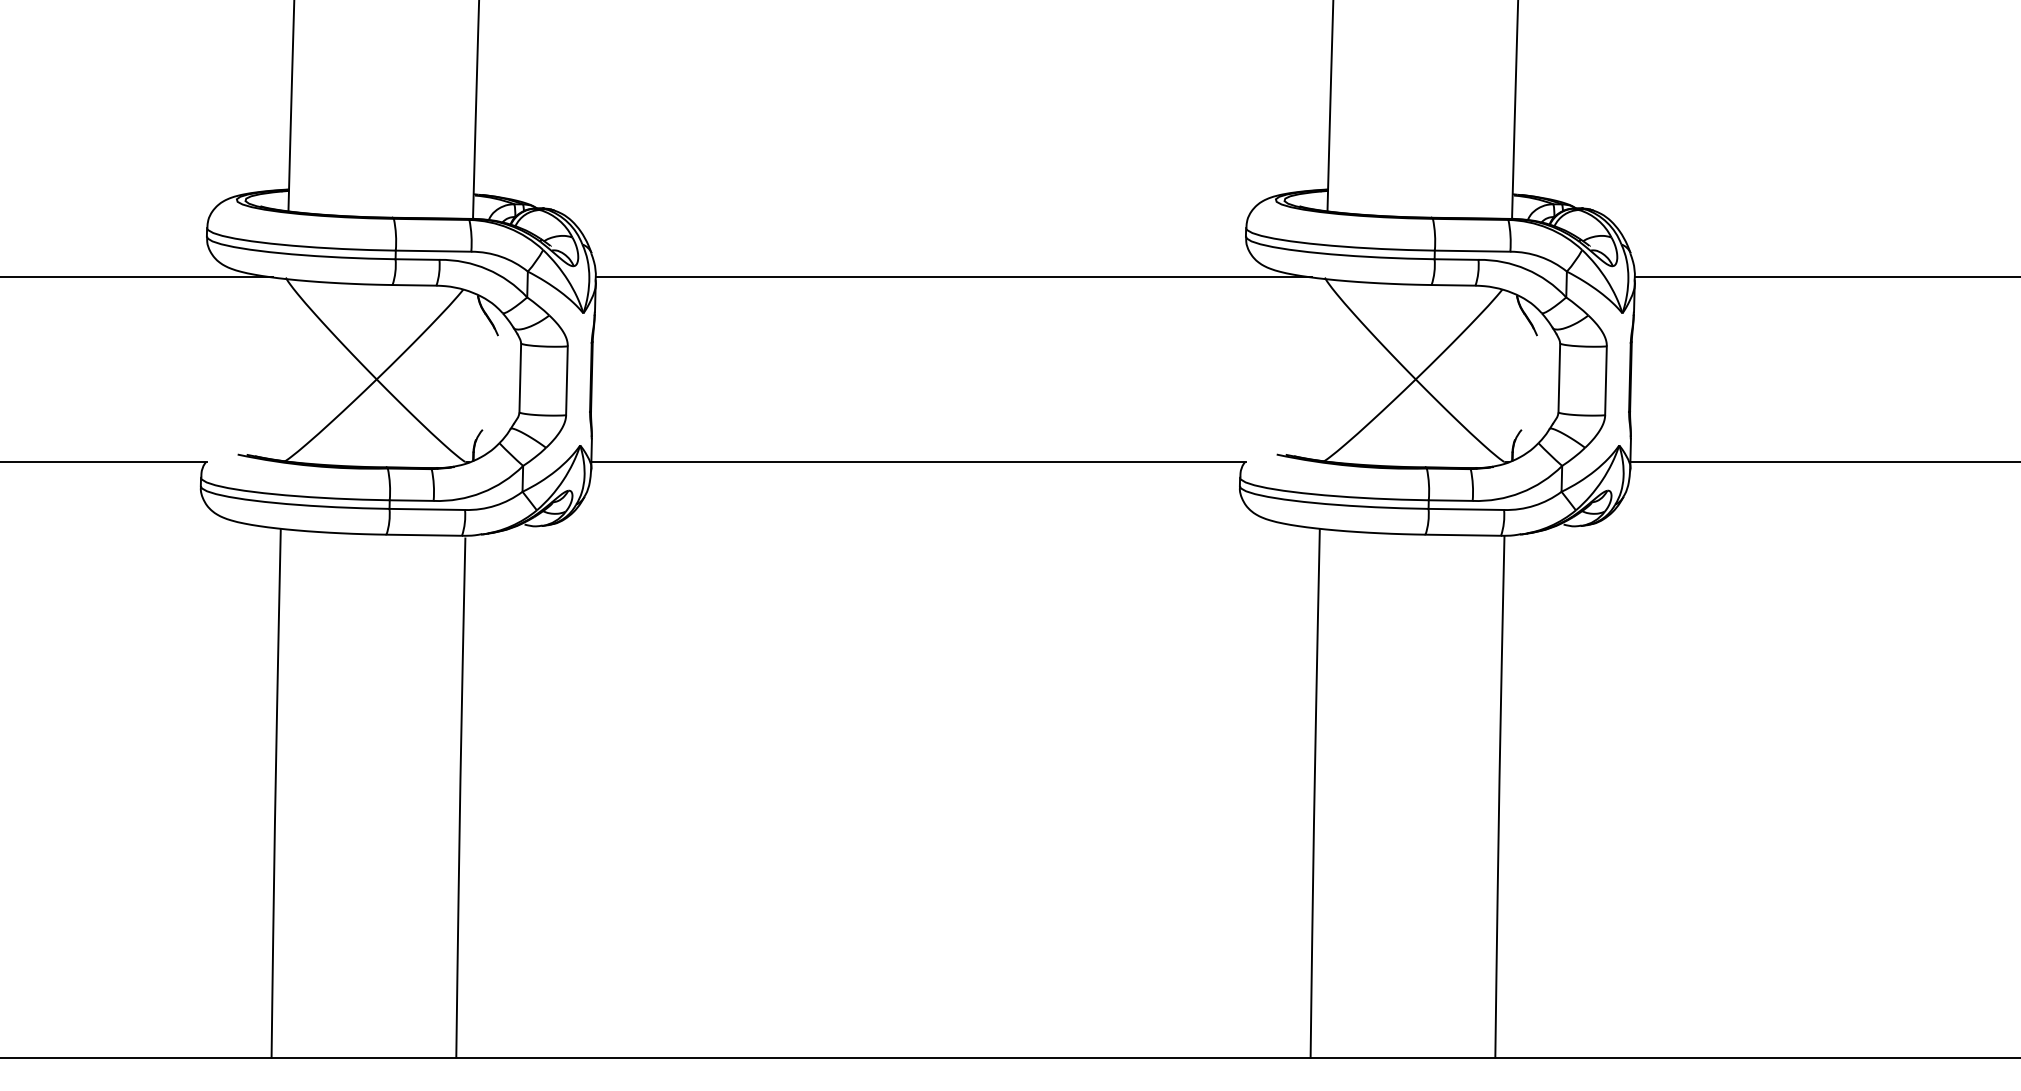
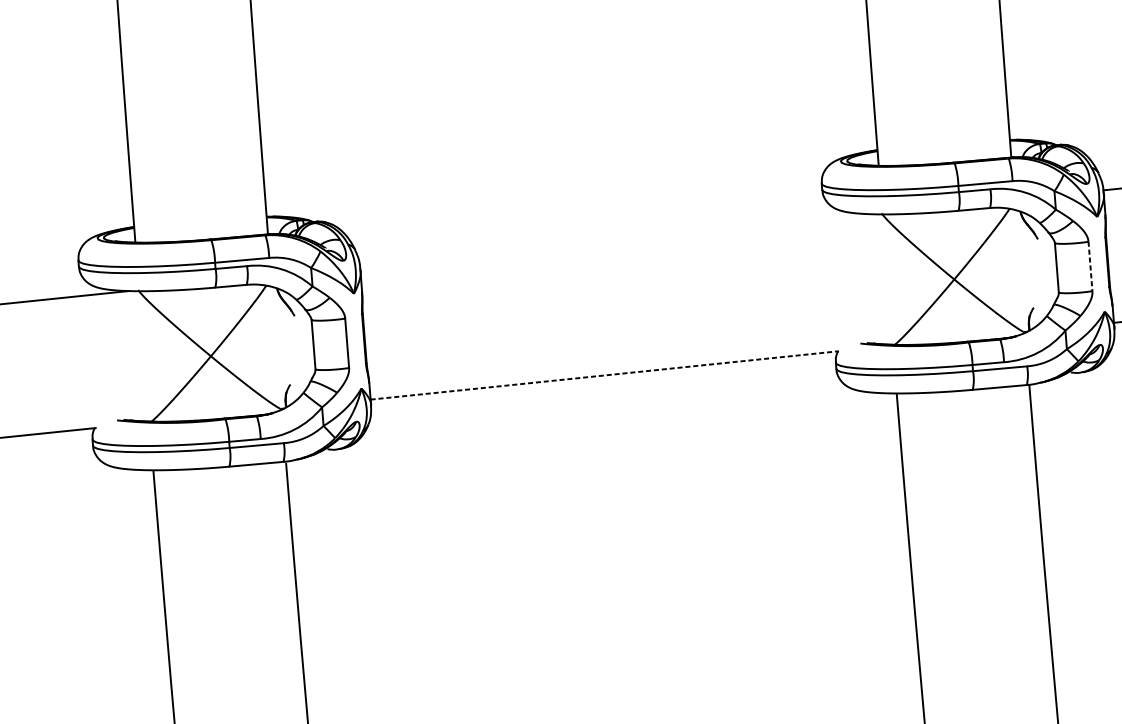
line: (953, 277) -> (616, 240), removed
line: (1605, 381) -> (1090, 266), solid -> dashed
line: (919, 462) -> (605, 375), solid -> dashed

